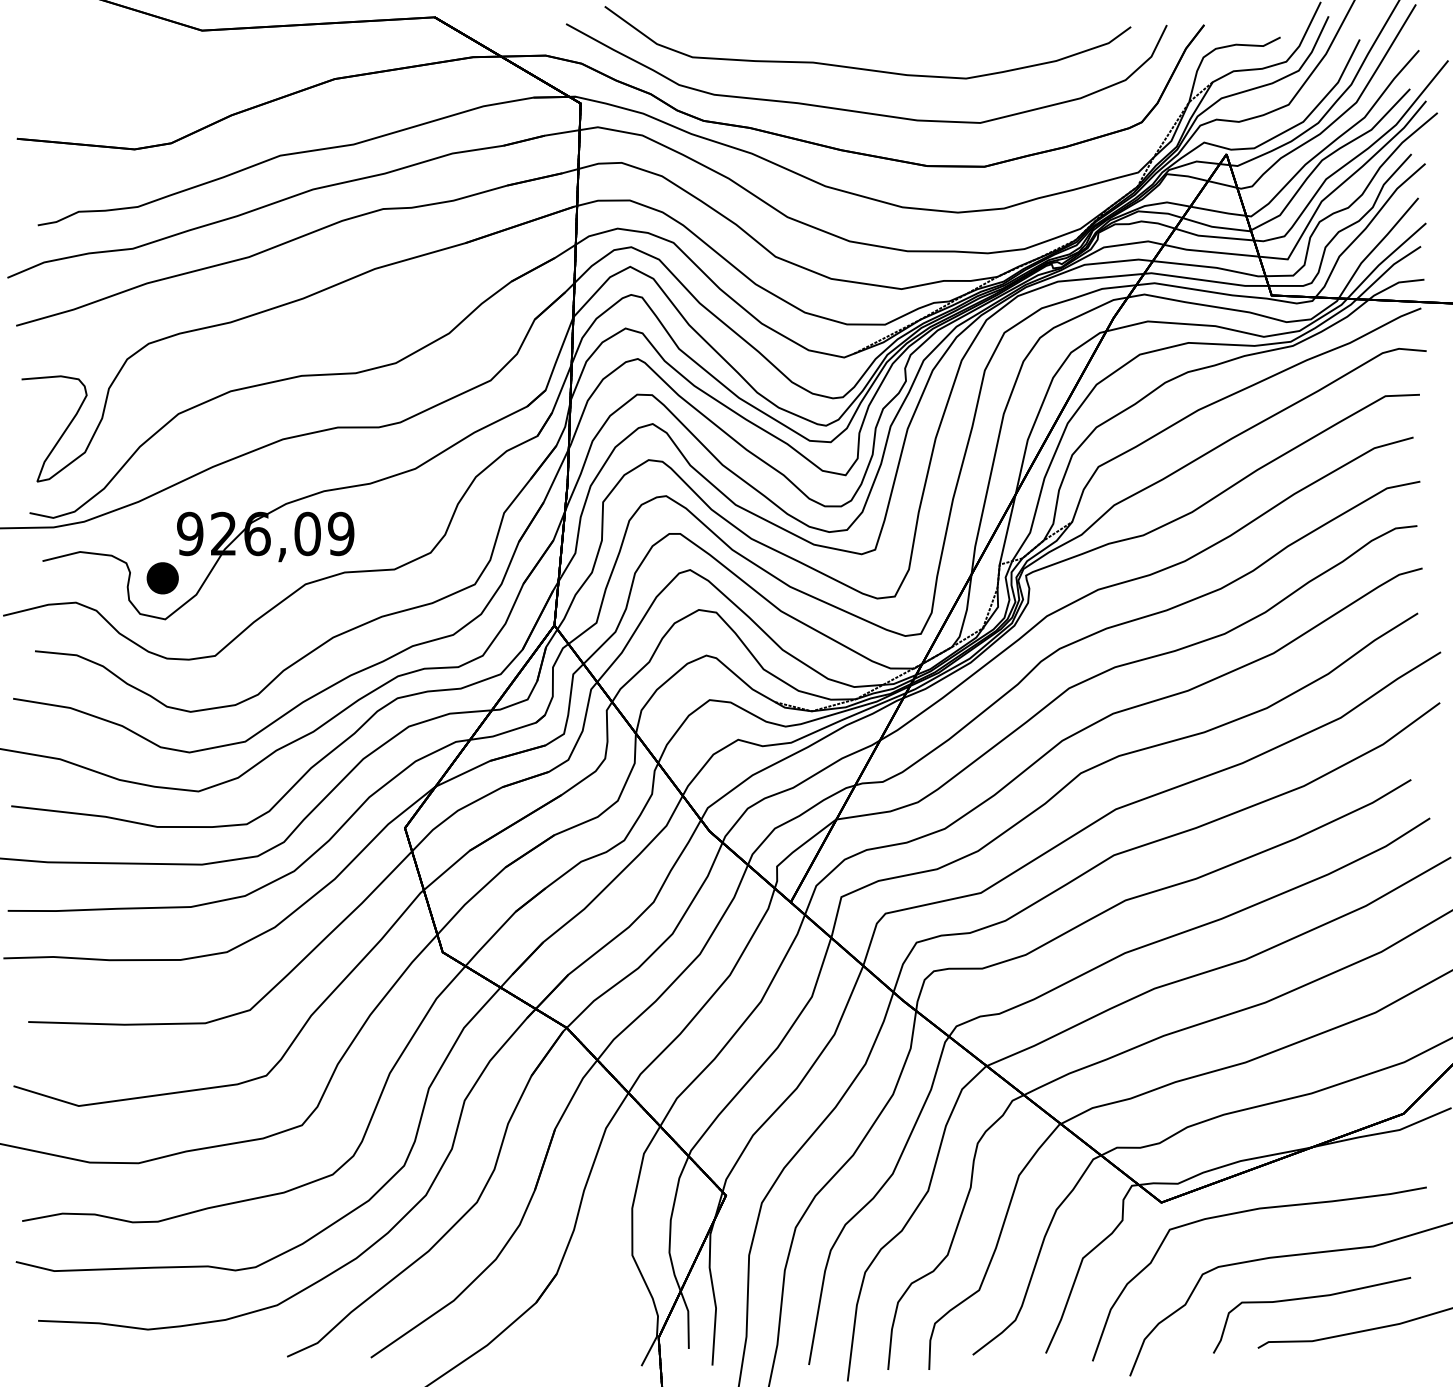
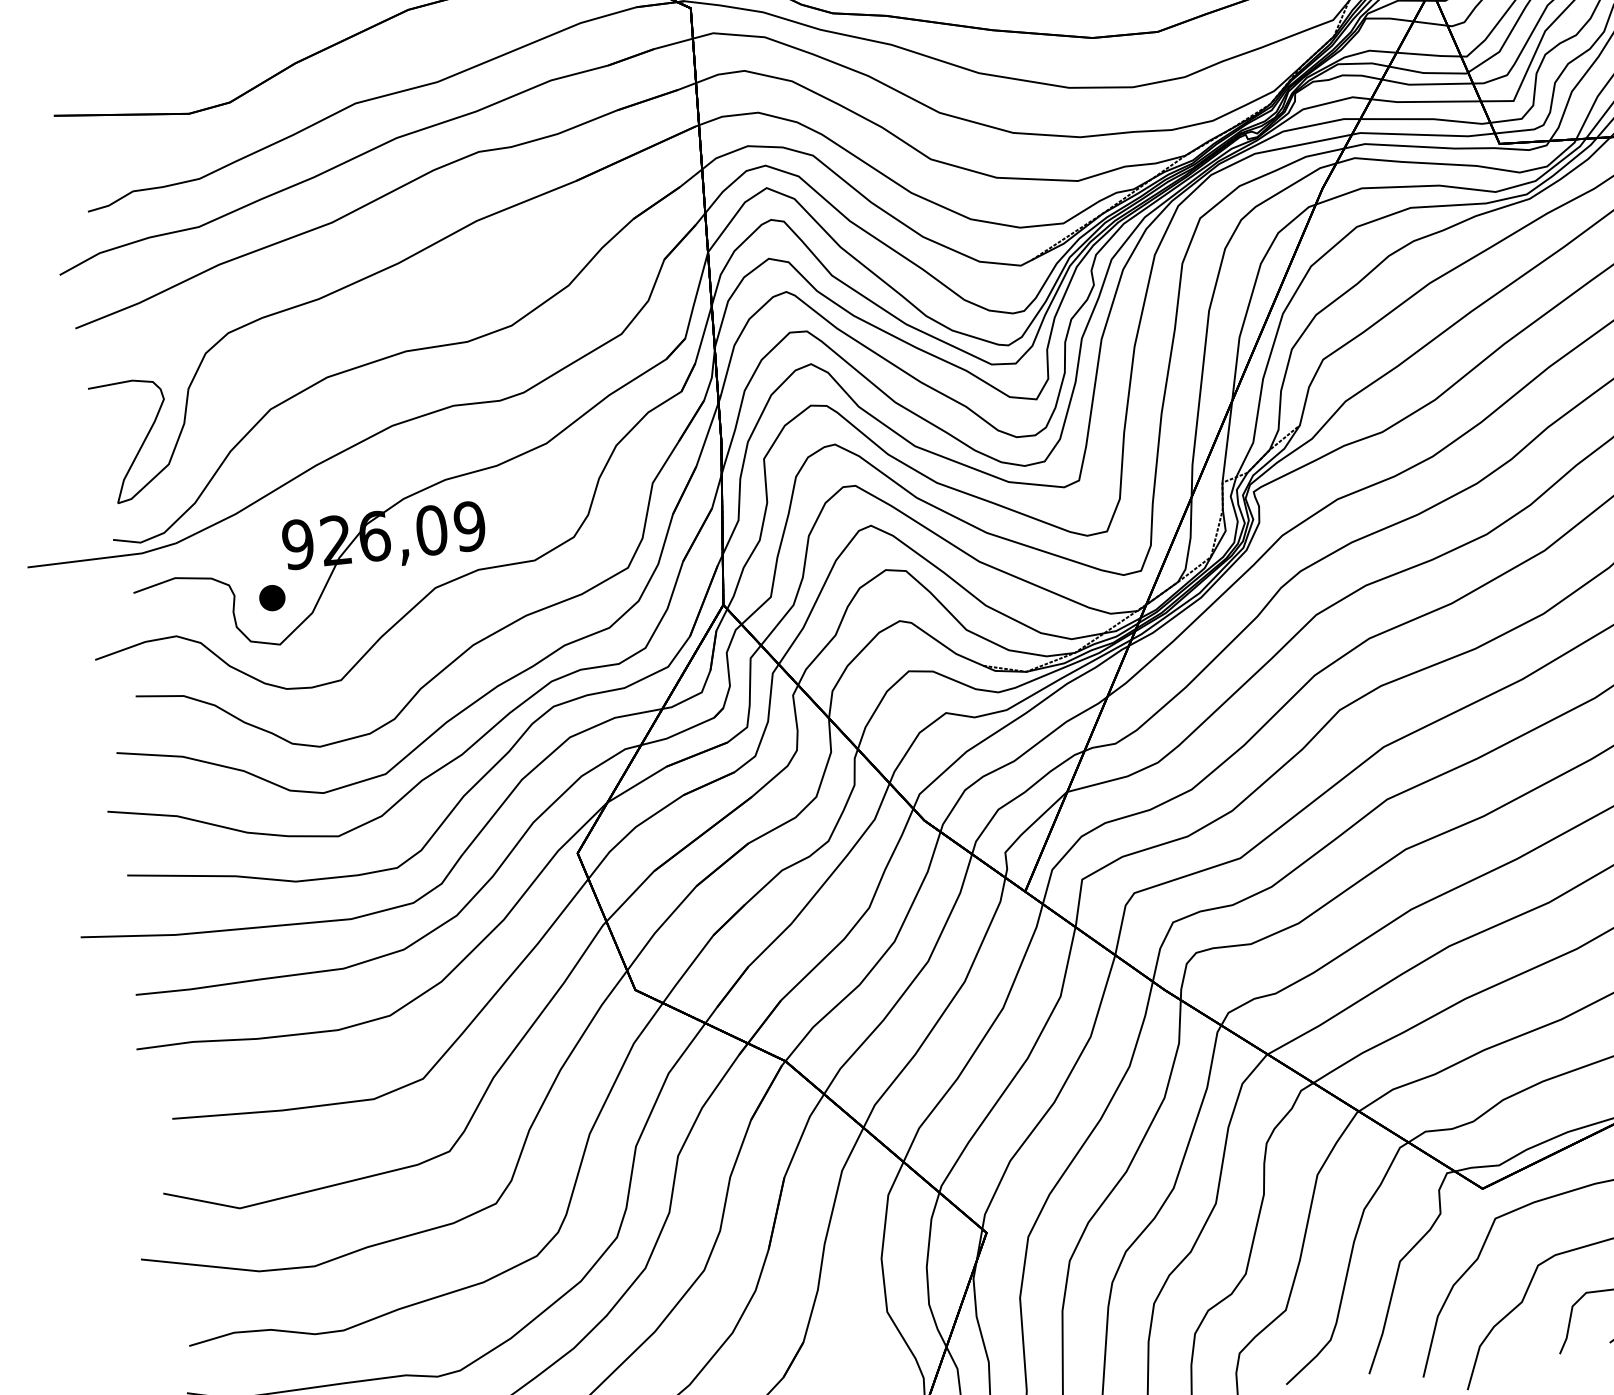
part: (162, 577) -> (271, 597), size x0.71

